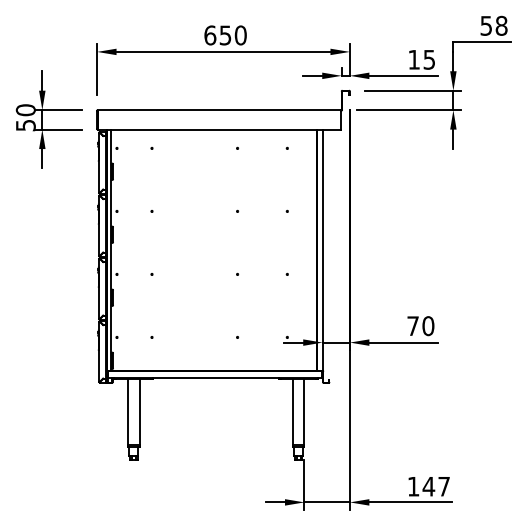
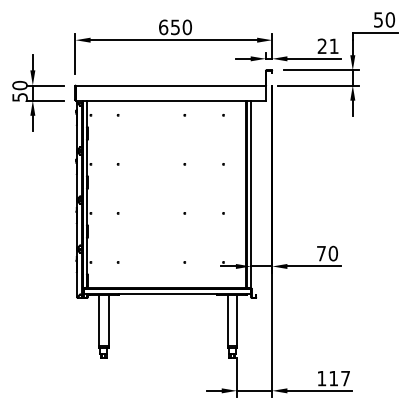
text: (501, 25) -> (390, 19), 58 -> 50
text: (421, 59) -> (327, 46), 15 -> 21
text: (428, 486) -> (333, 378), 147 -> 117

